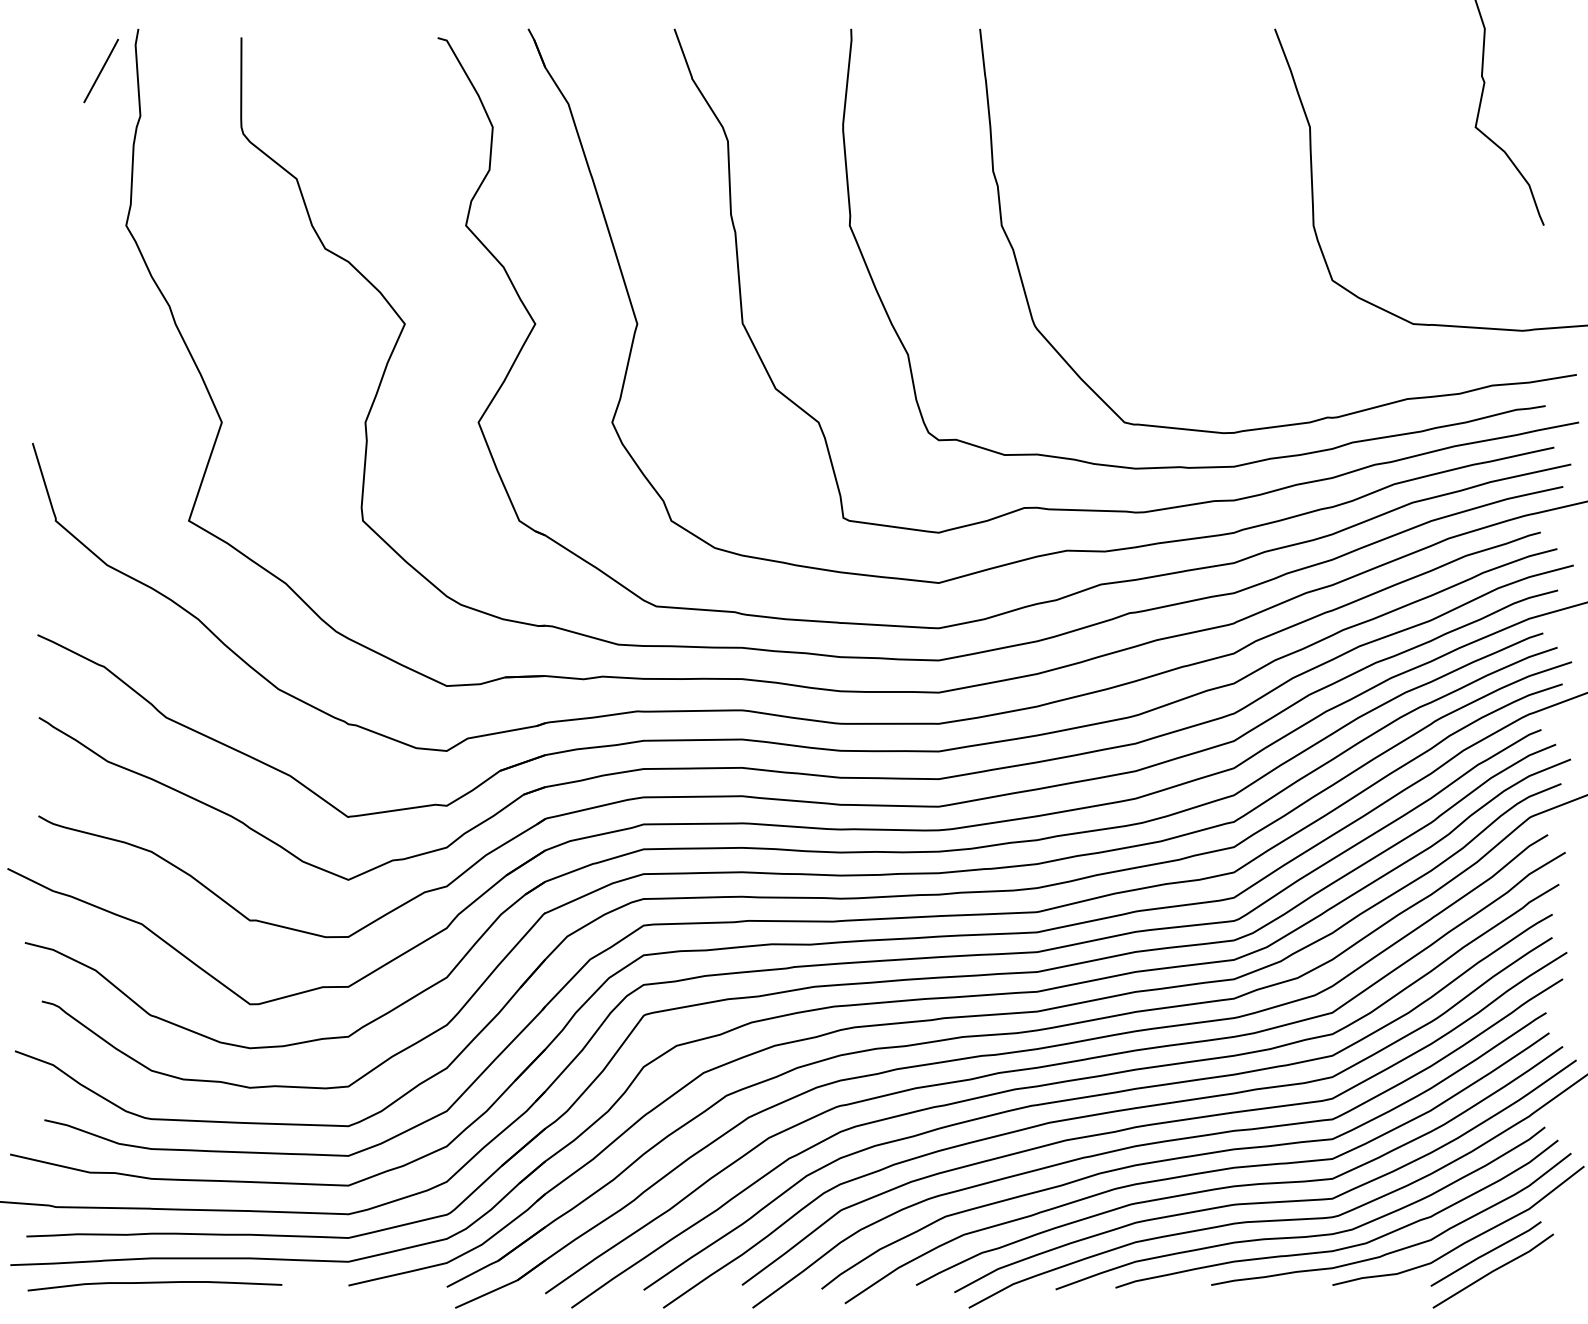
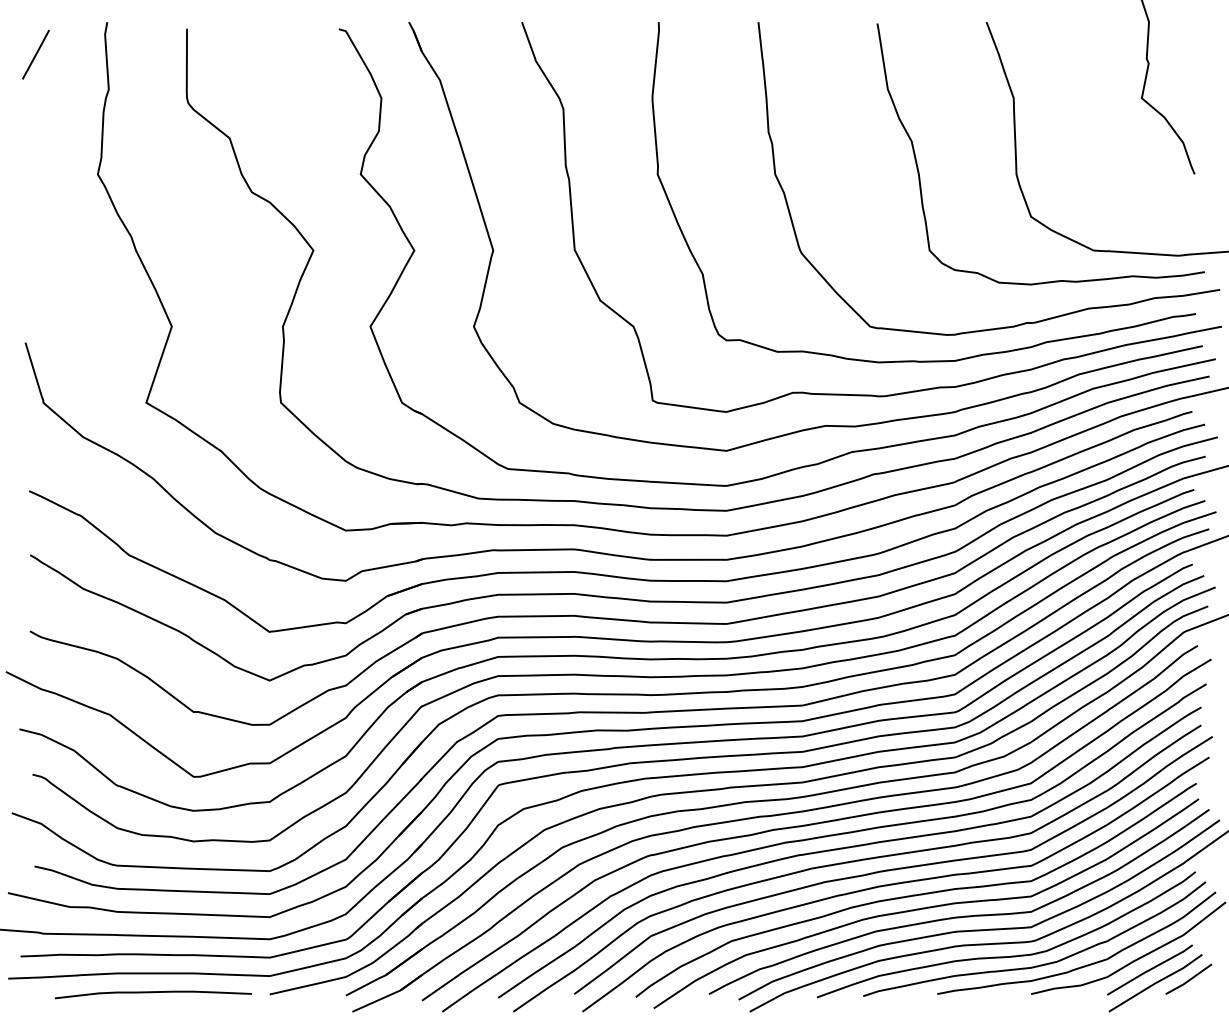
line: (101, 70) -> (36, 54), moved
curve: (1188, 224) -> (919, 173), added
line: (1537, 1265) -> (1189, 978), added
curve: (154, 1283) -> (152, 992), moved

